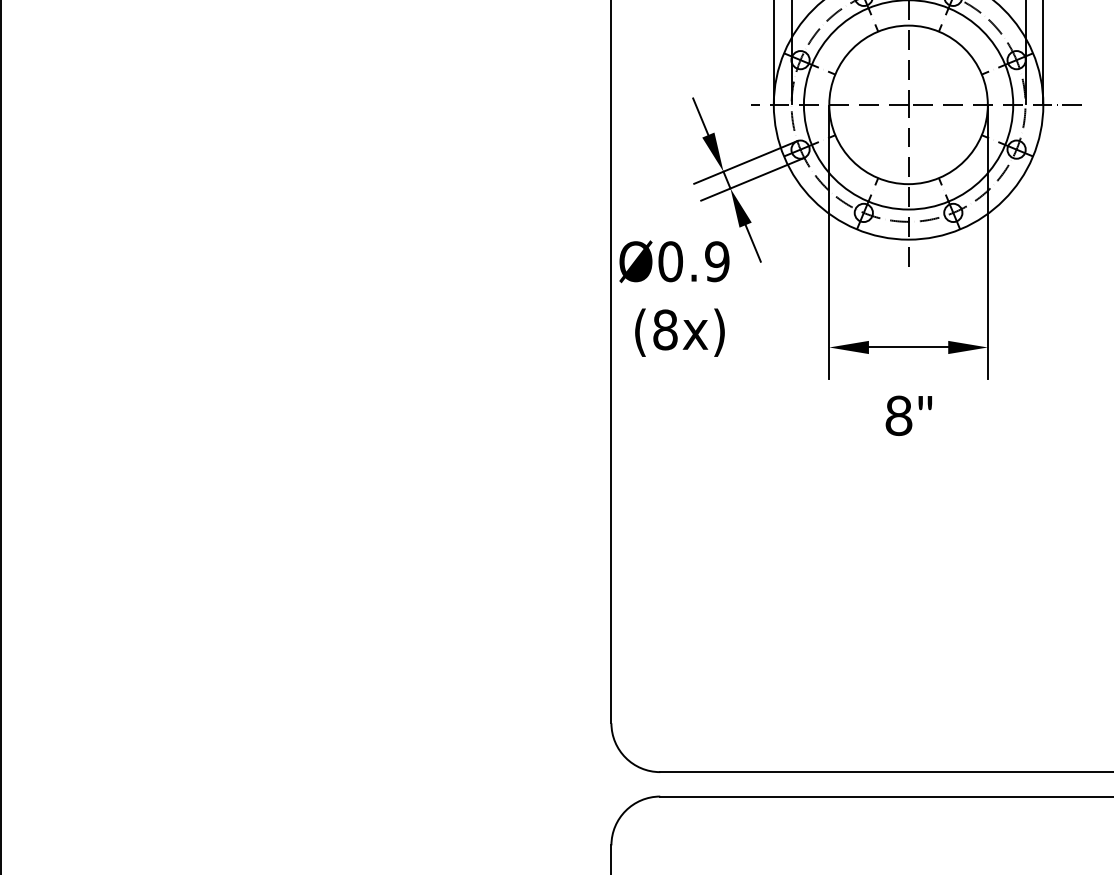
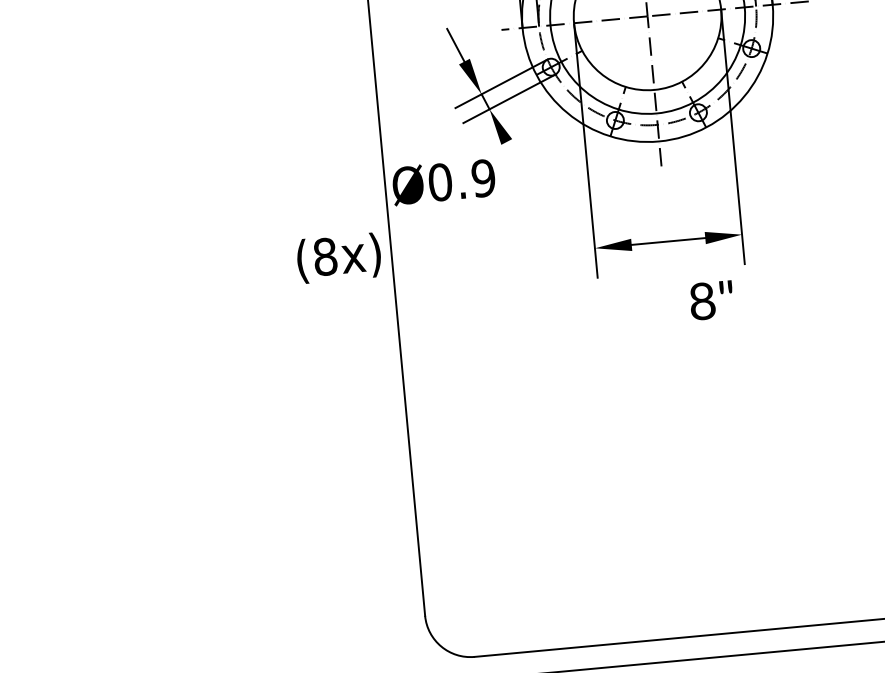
line: (752, 243) -> (514, 158), removed
text: (679, 332) -> (338, 258), moved
text: (908, 415) -> (711, 300), moved

